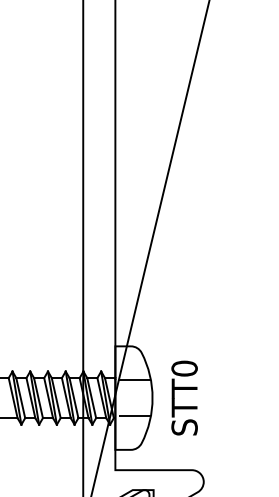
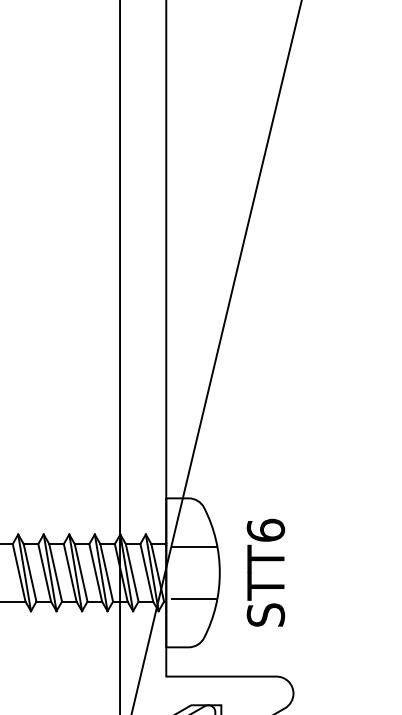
text: (184, 368) -> (265, 530), STT0 -> STT6

